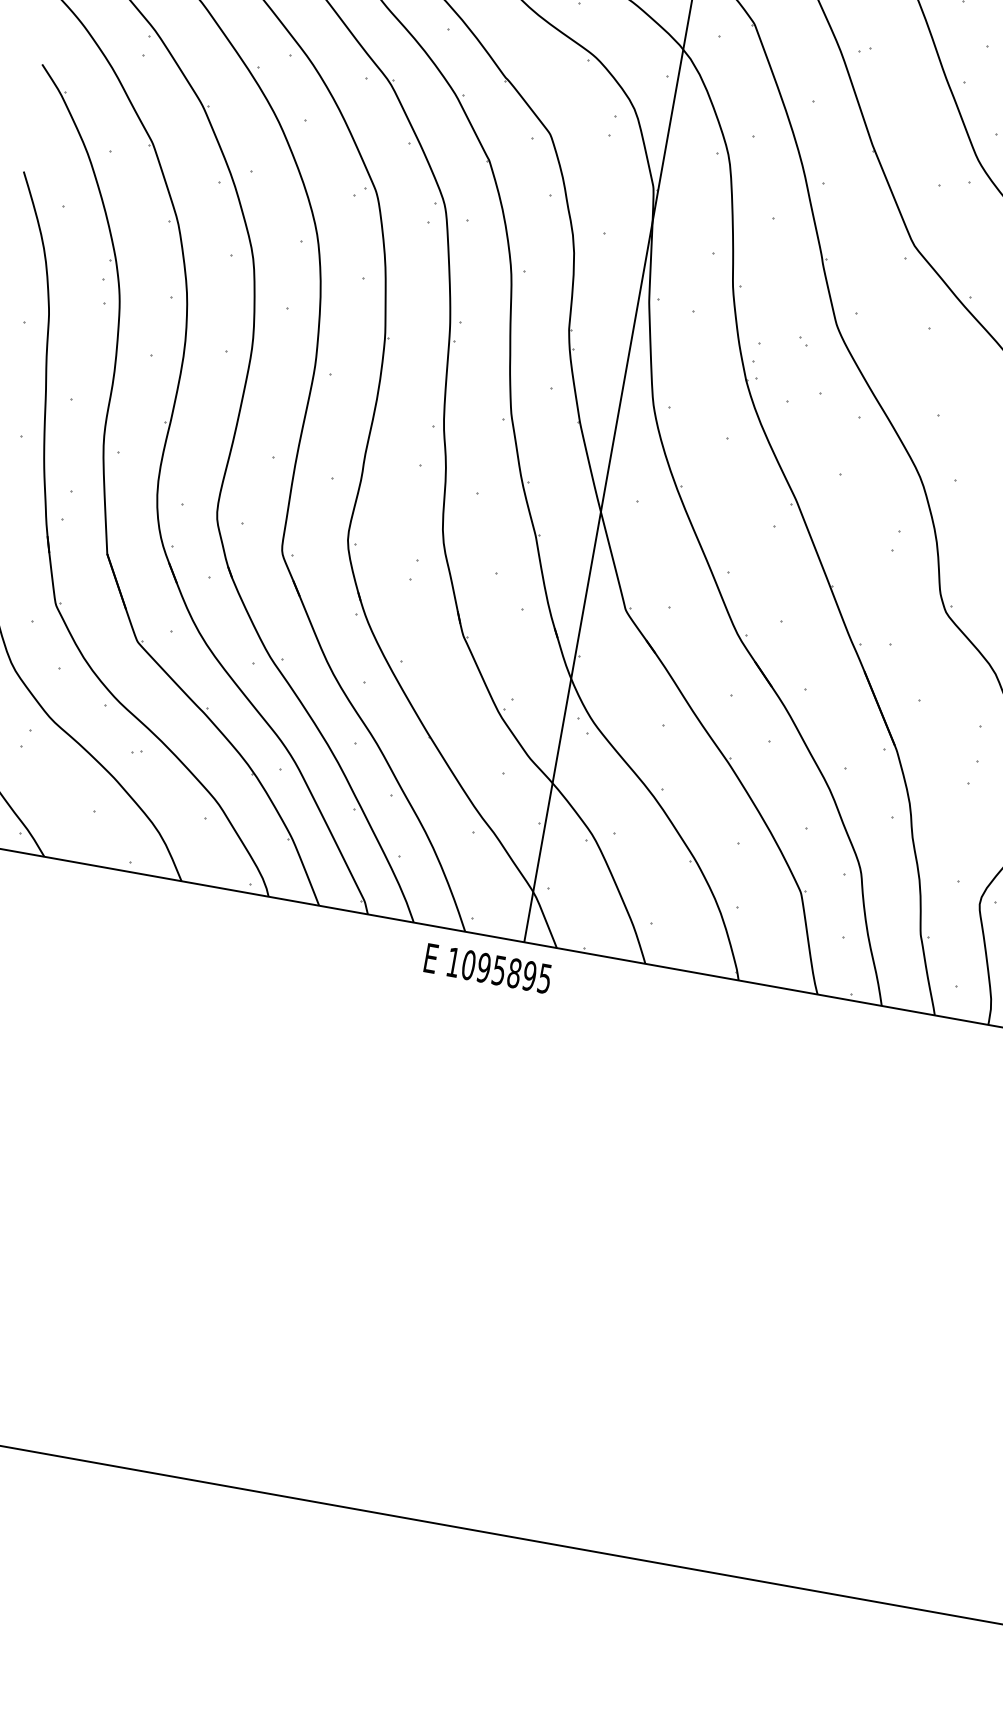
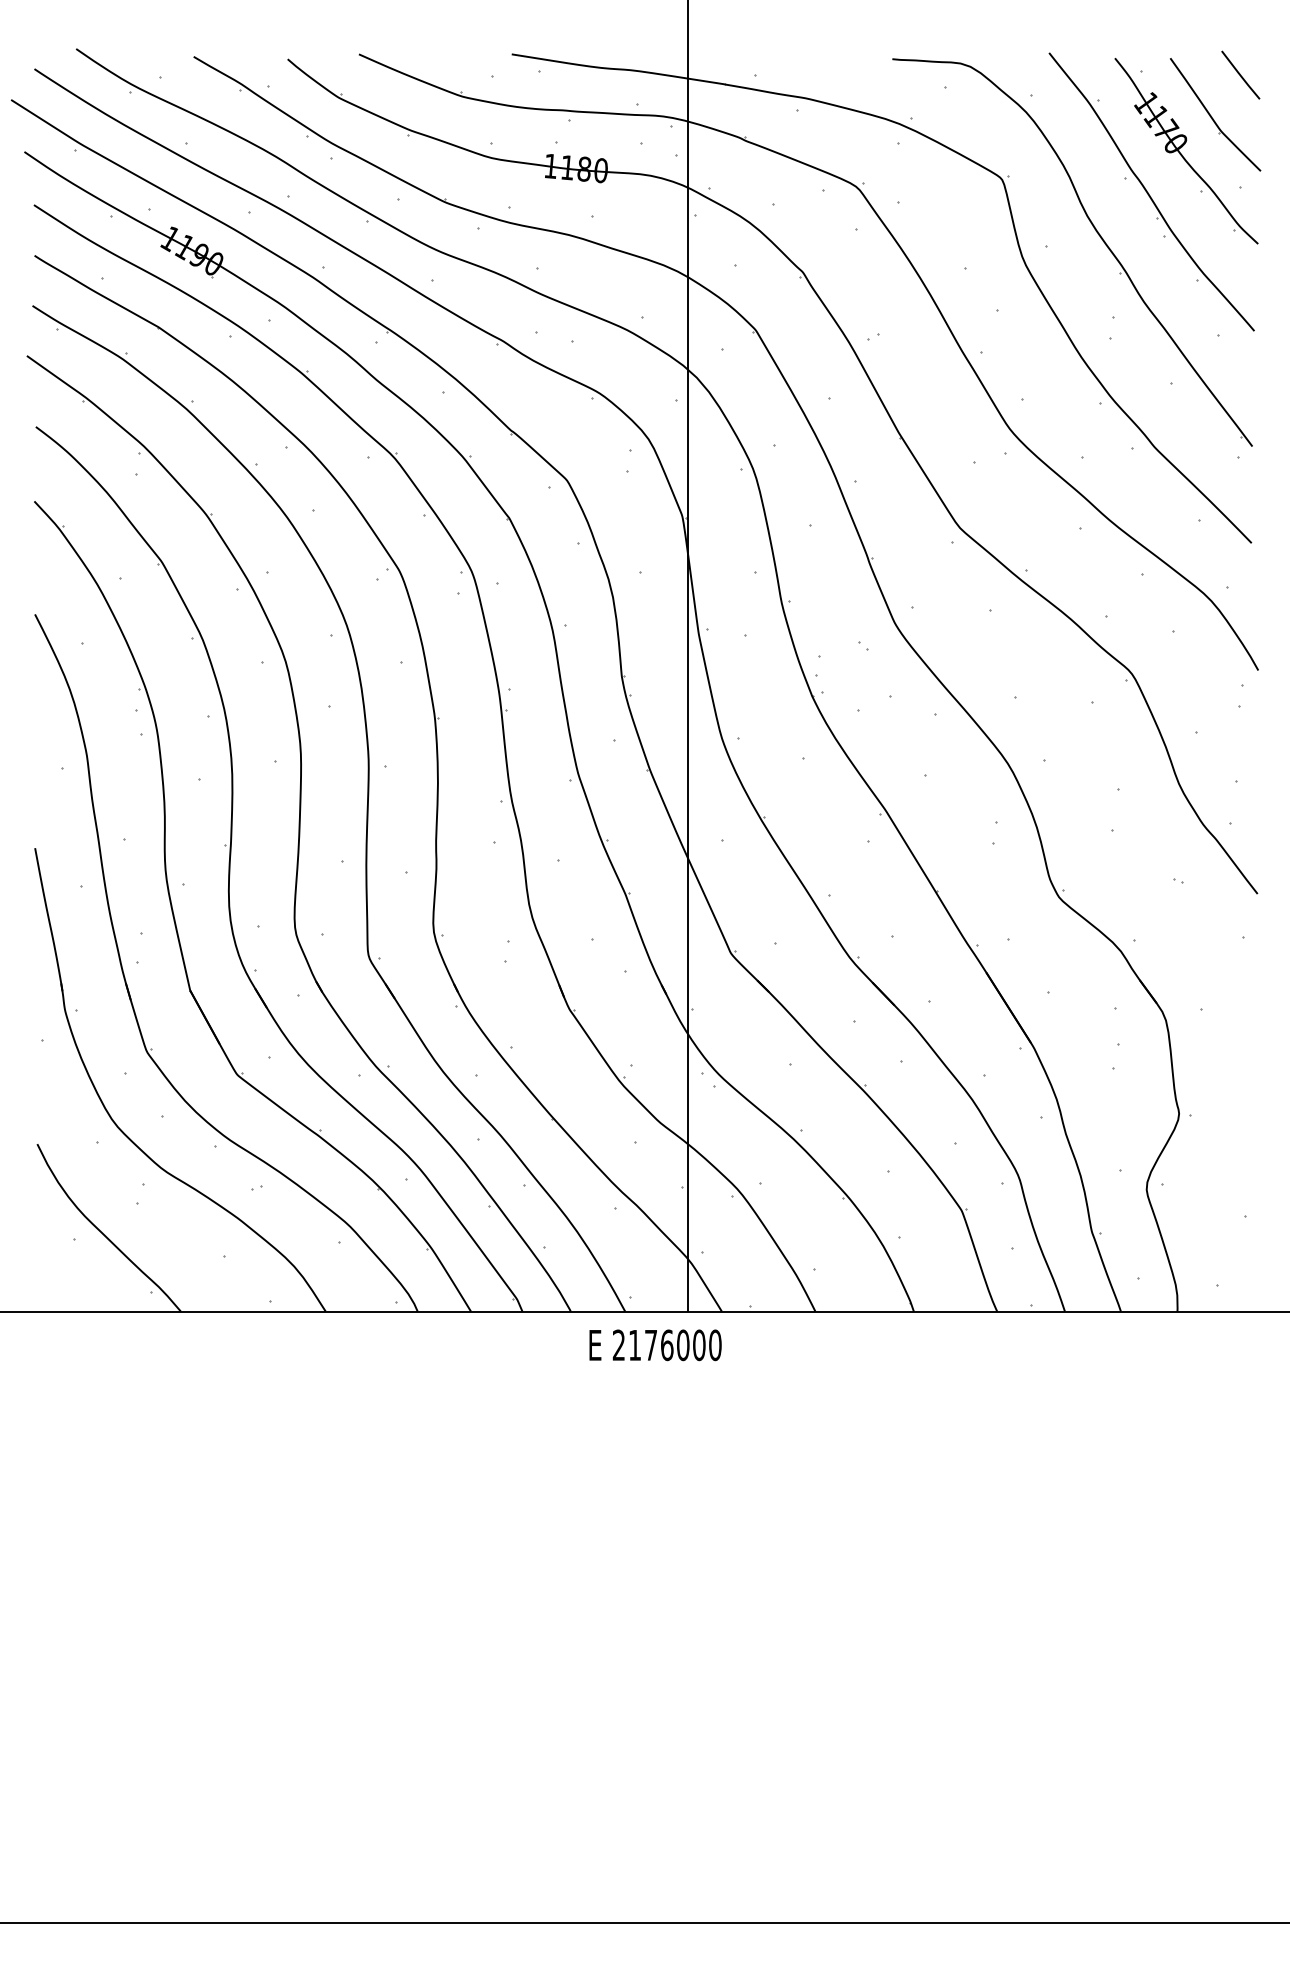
text: (498, 970) -> (666, 1345), 1095895 -> 2176000

